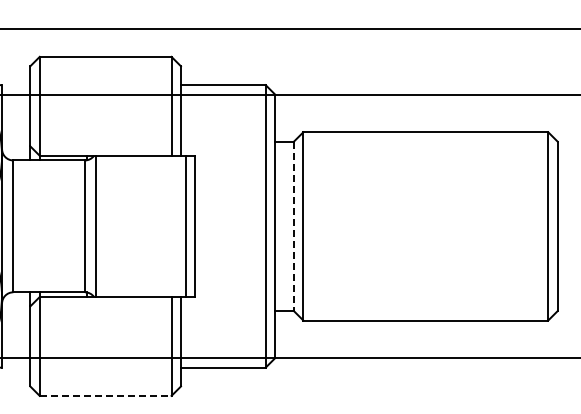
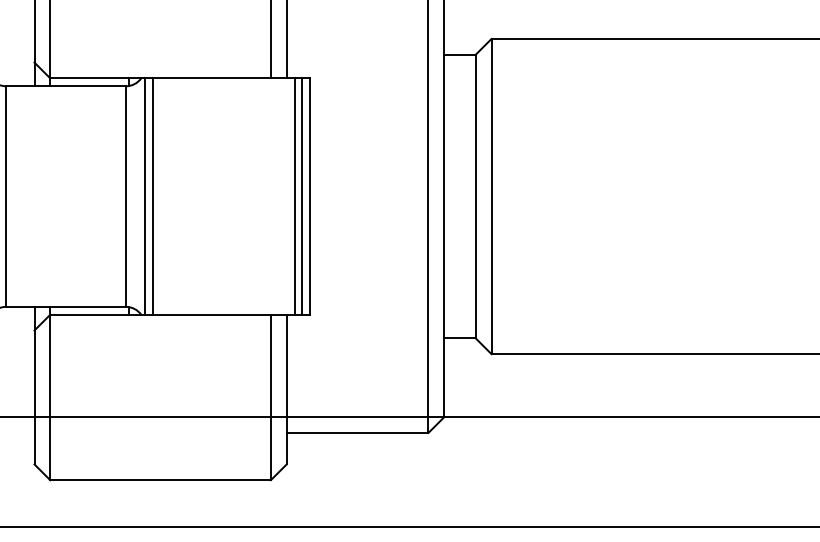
line: (100, 226) -> (151, 196), added
line: (190, 226) -> (302, 196), added
line: (293, 226) -> (474, 196), dashed -> solid
line: (105, 395) -> (160, 479), dashed -> solid

